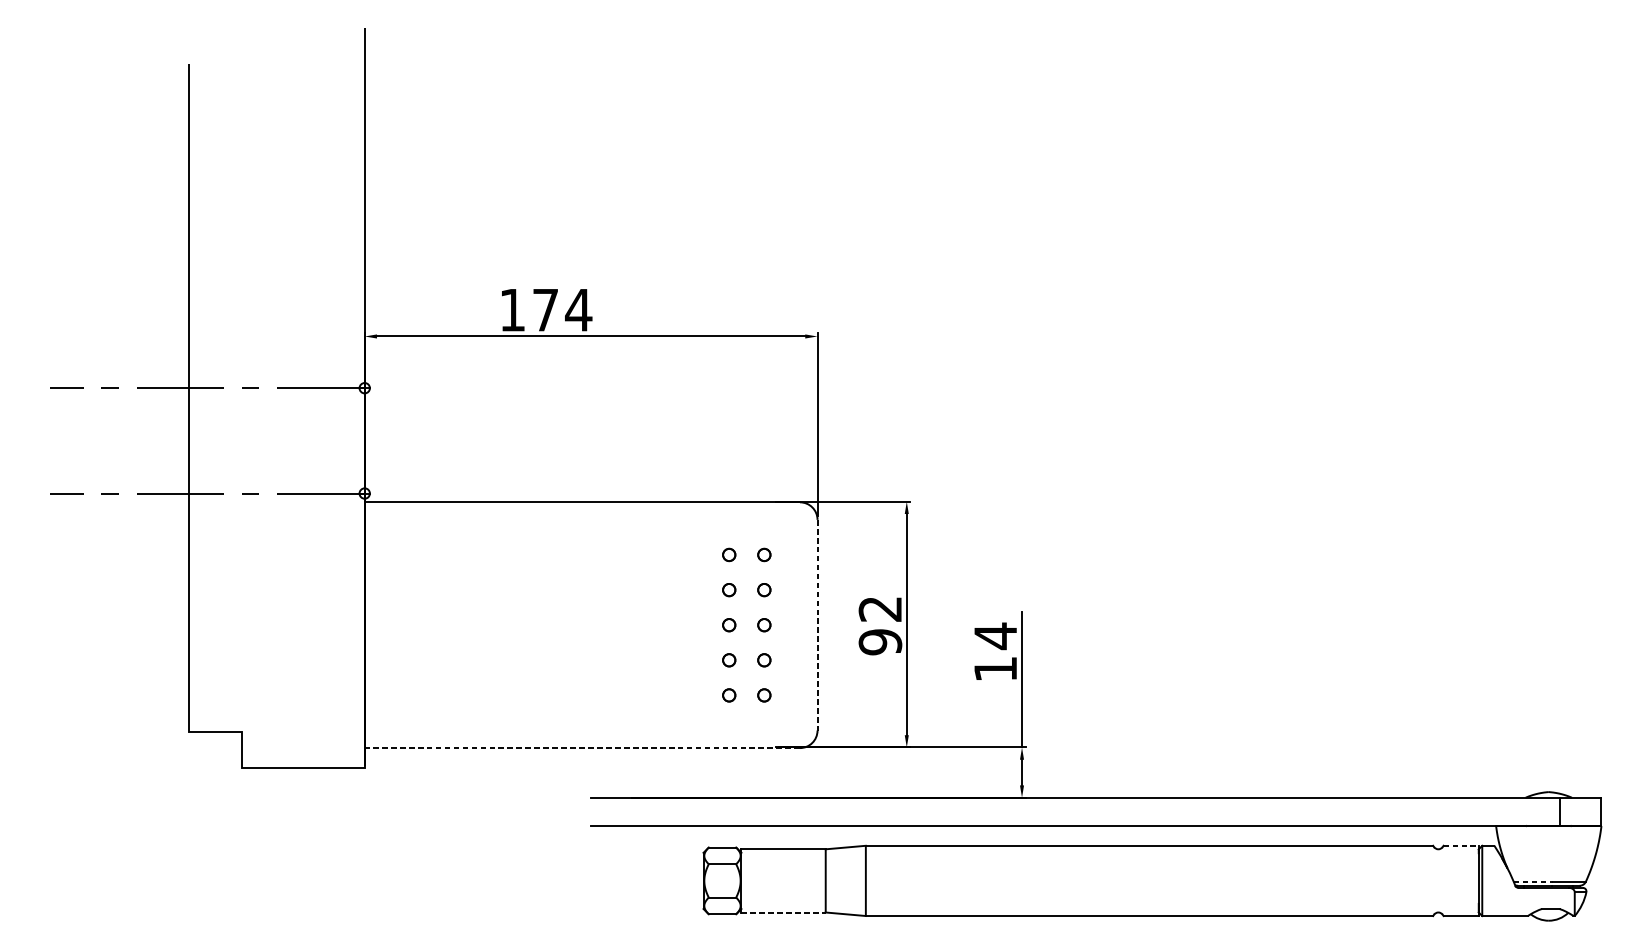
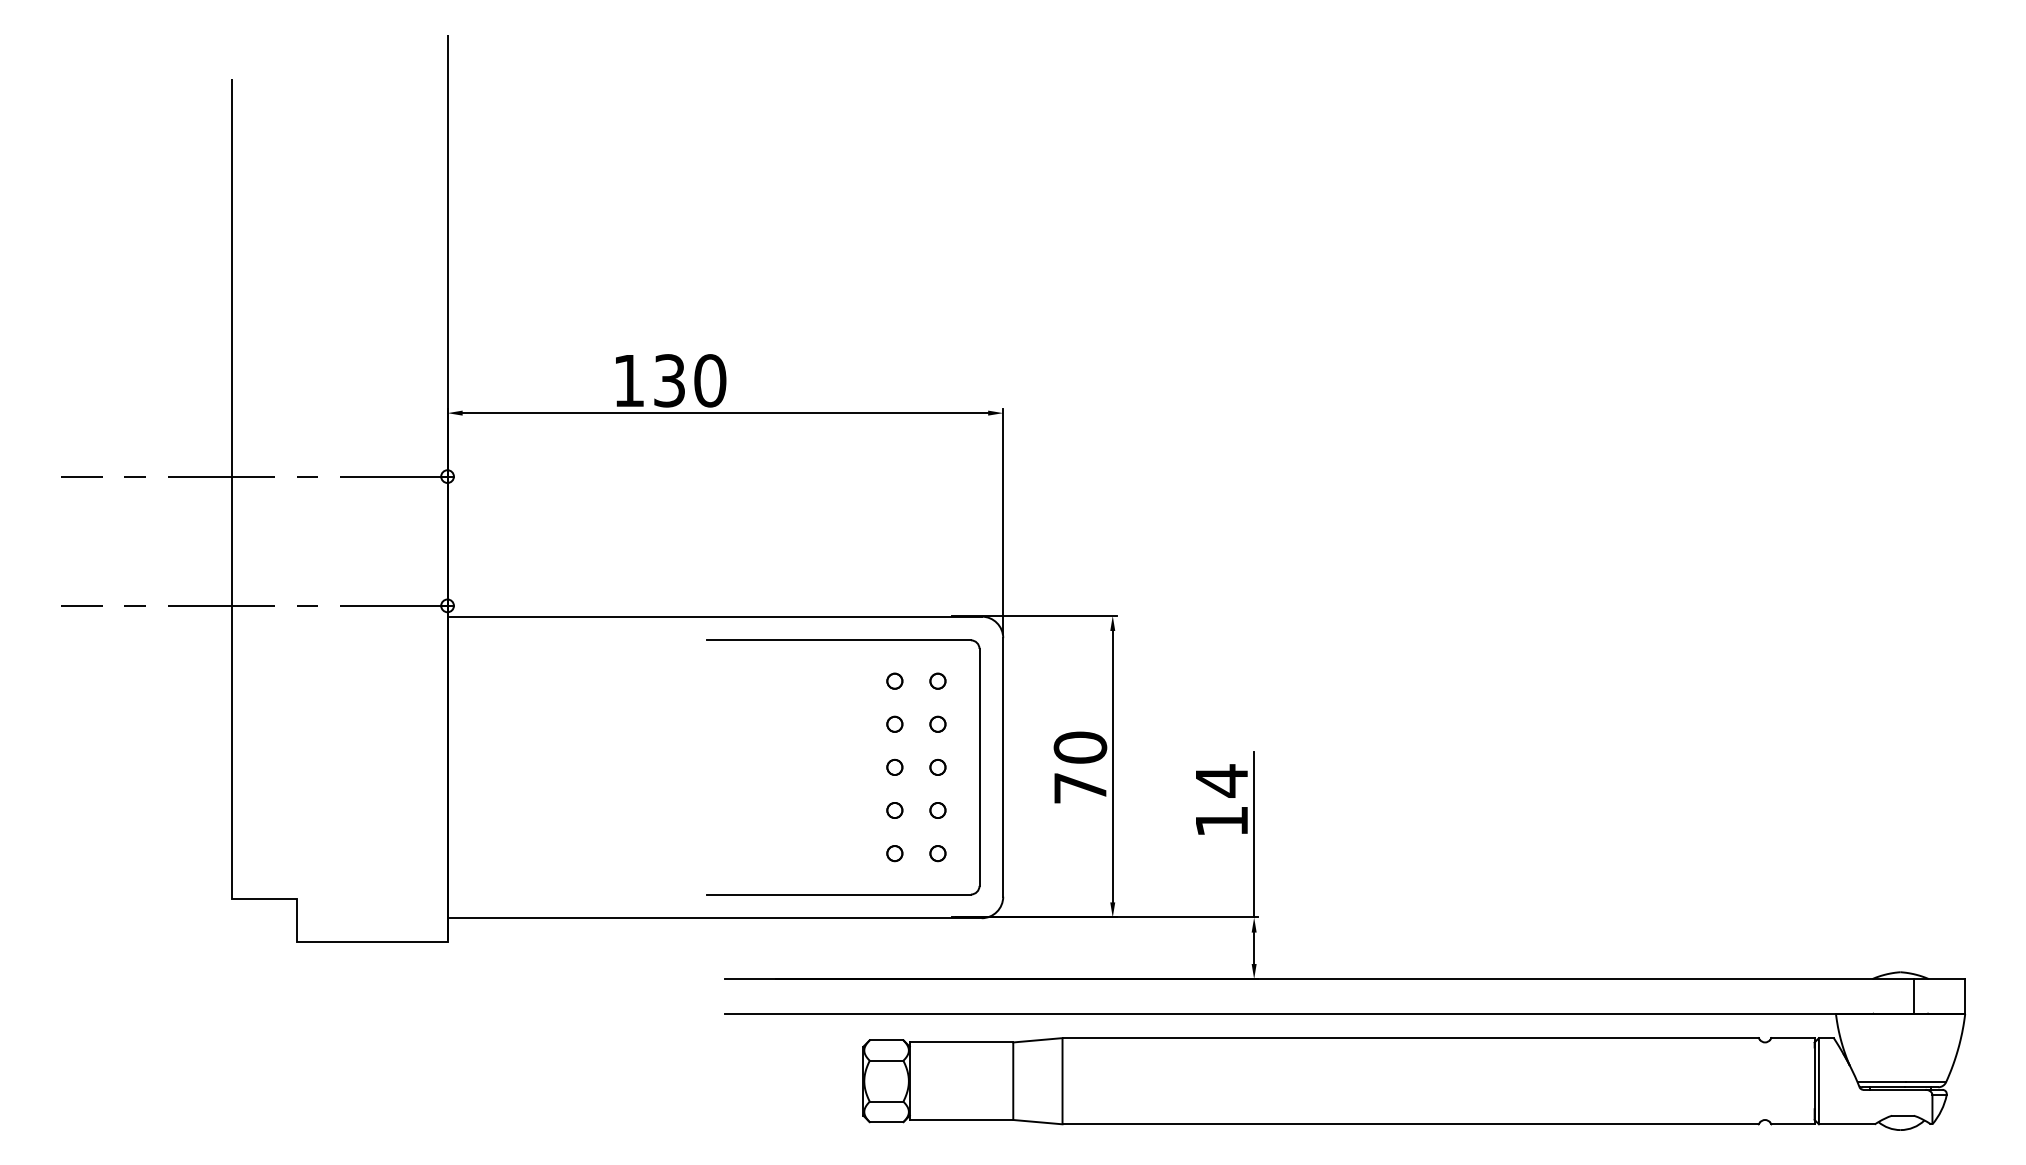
text: (562, 309) -> (690, 380), 174 -> 130
part: (687, 521) -> (843, 640), added
line: (817, 625) -> (1003, 767), dashed -> solid
text: (880, 625) -> (1080, 767), 92 -> 70
line: (583, 748) -> (715, 918), dashed -> solid
line: (1461, 846) -> (1793, 1038), dashed -> solid
line: (1534, 881) -> (1882, 1082), dashed -> solid
line: (783, 912) -> (961, 1119), dashed -> solid

